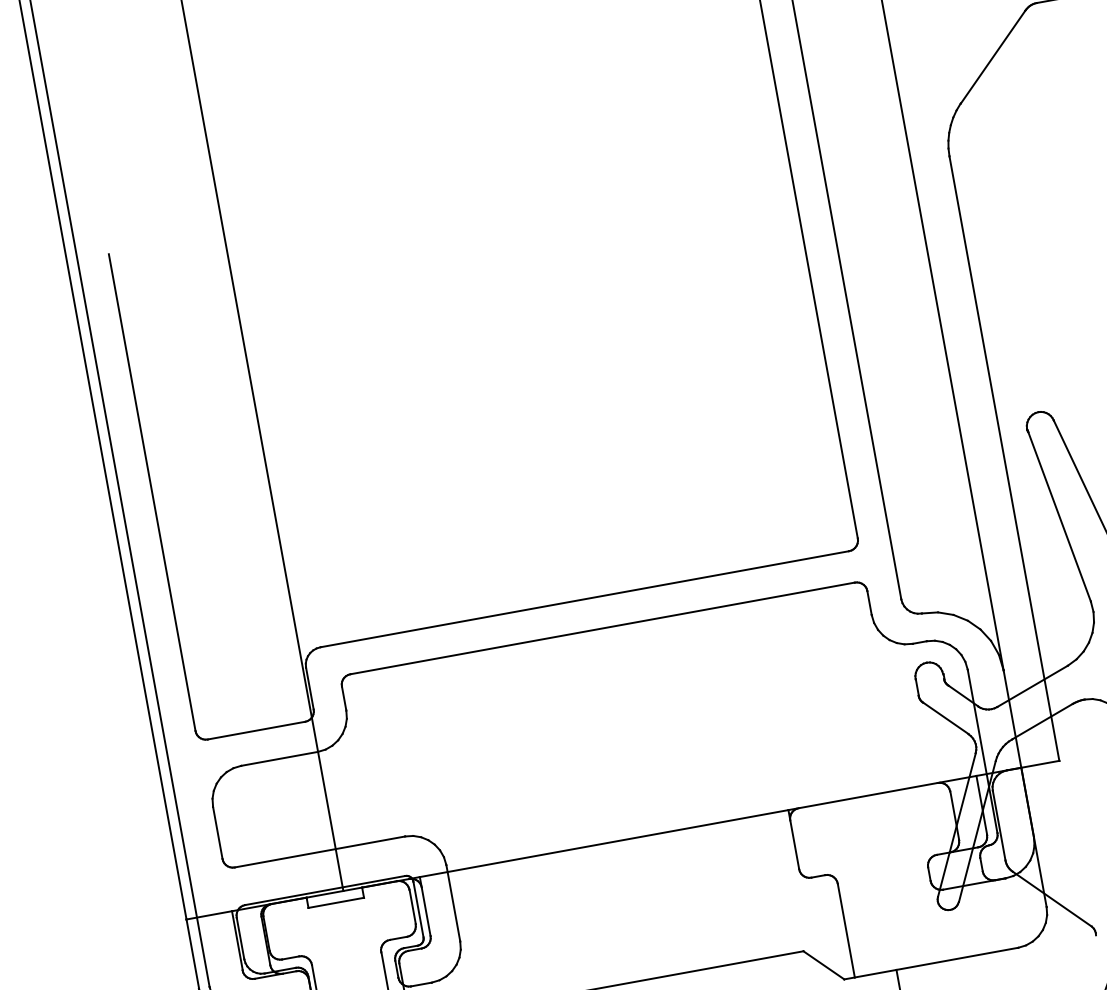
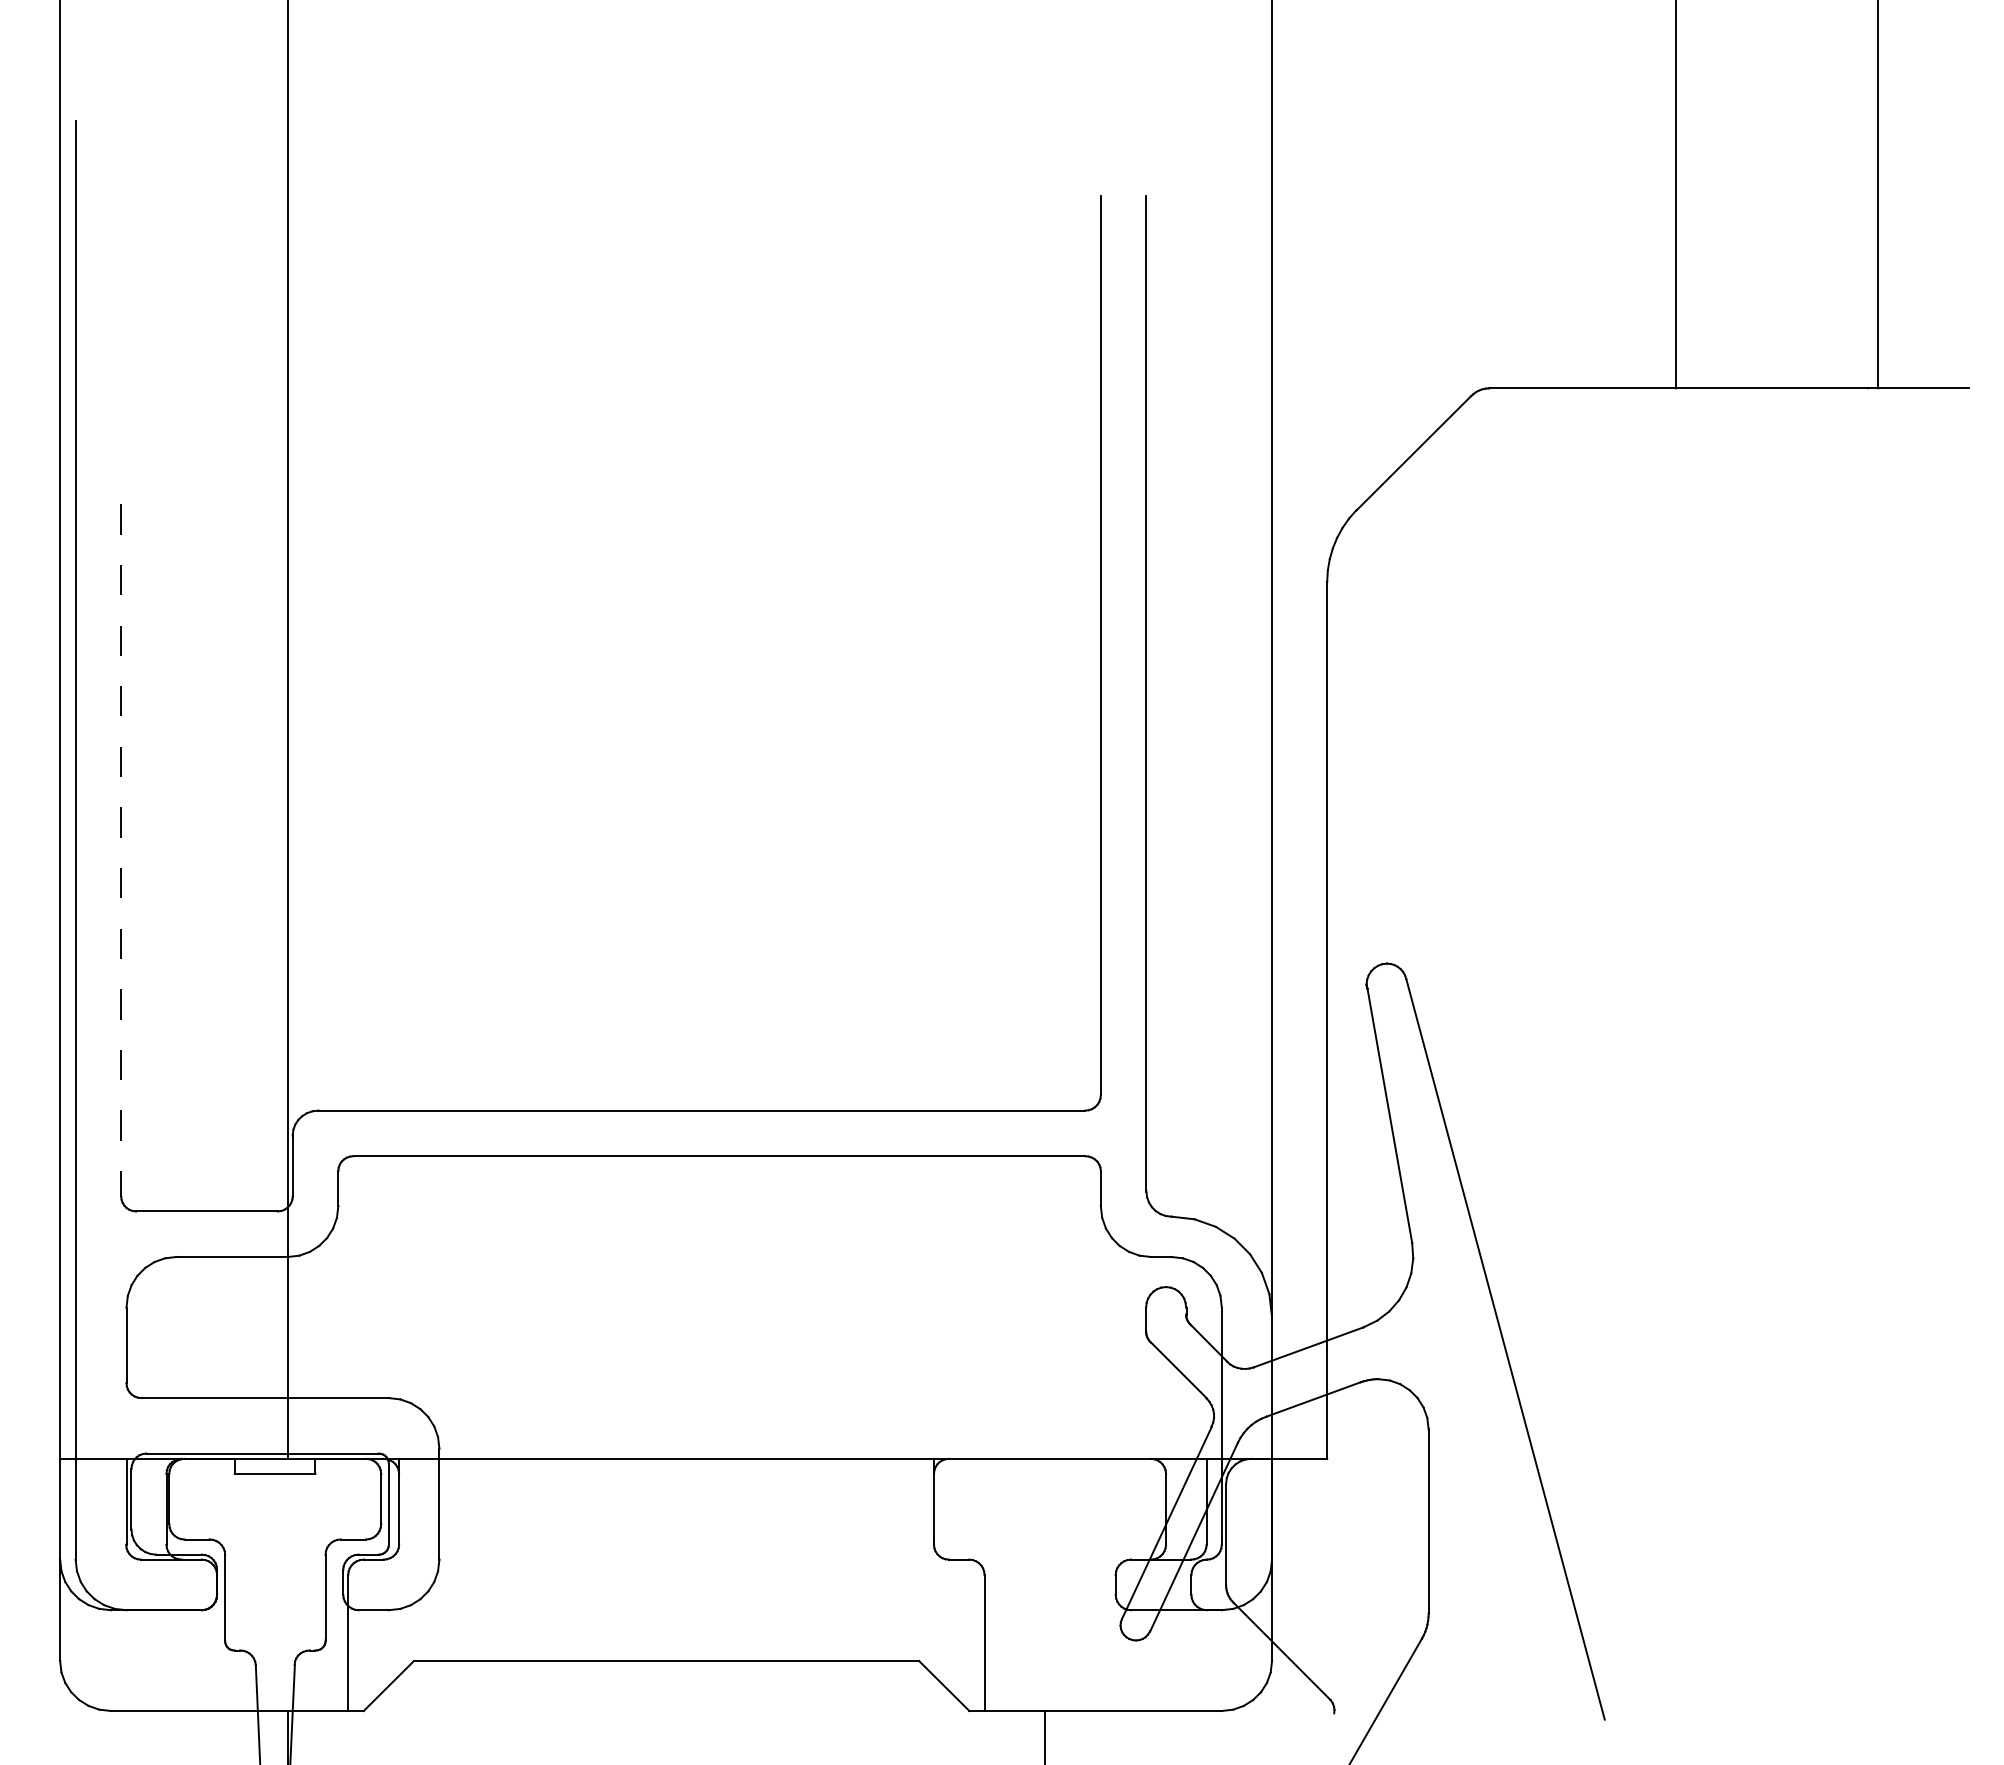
line: (152, 492) -> (121, 850), solid -> dashed

